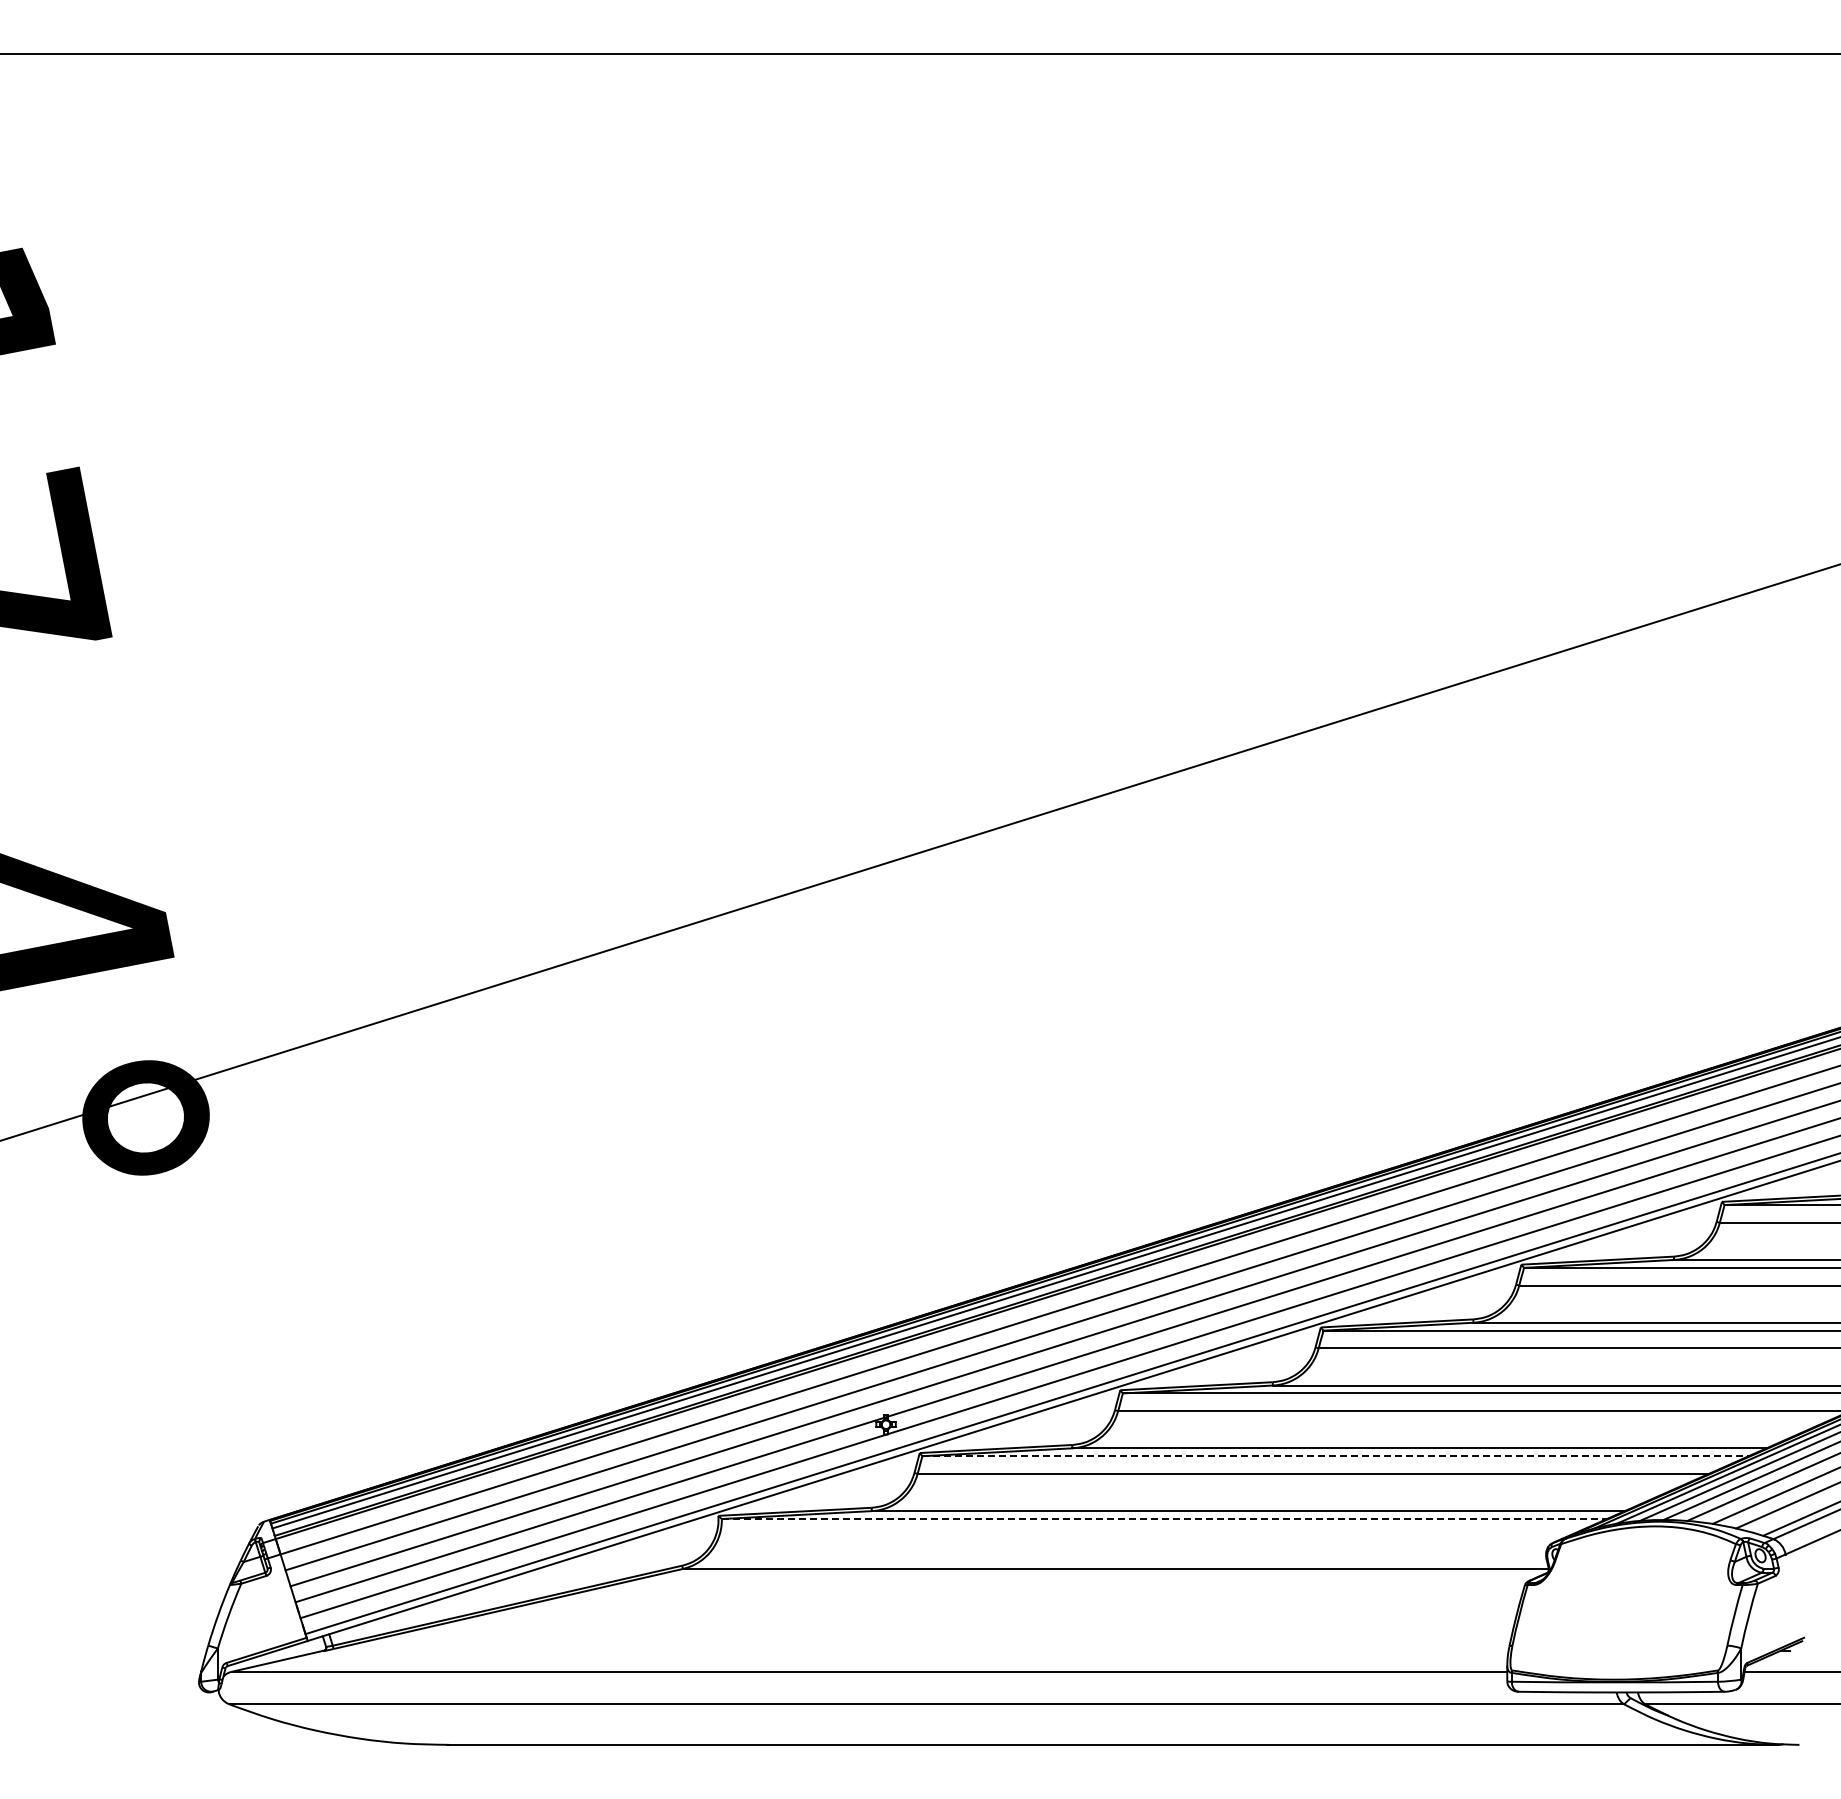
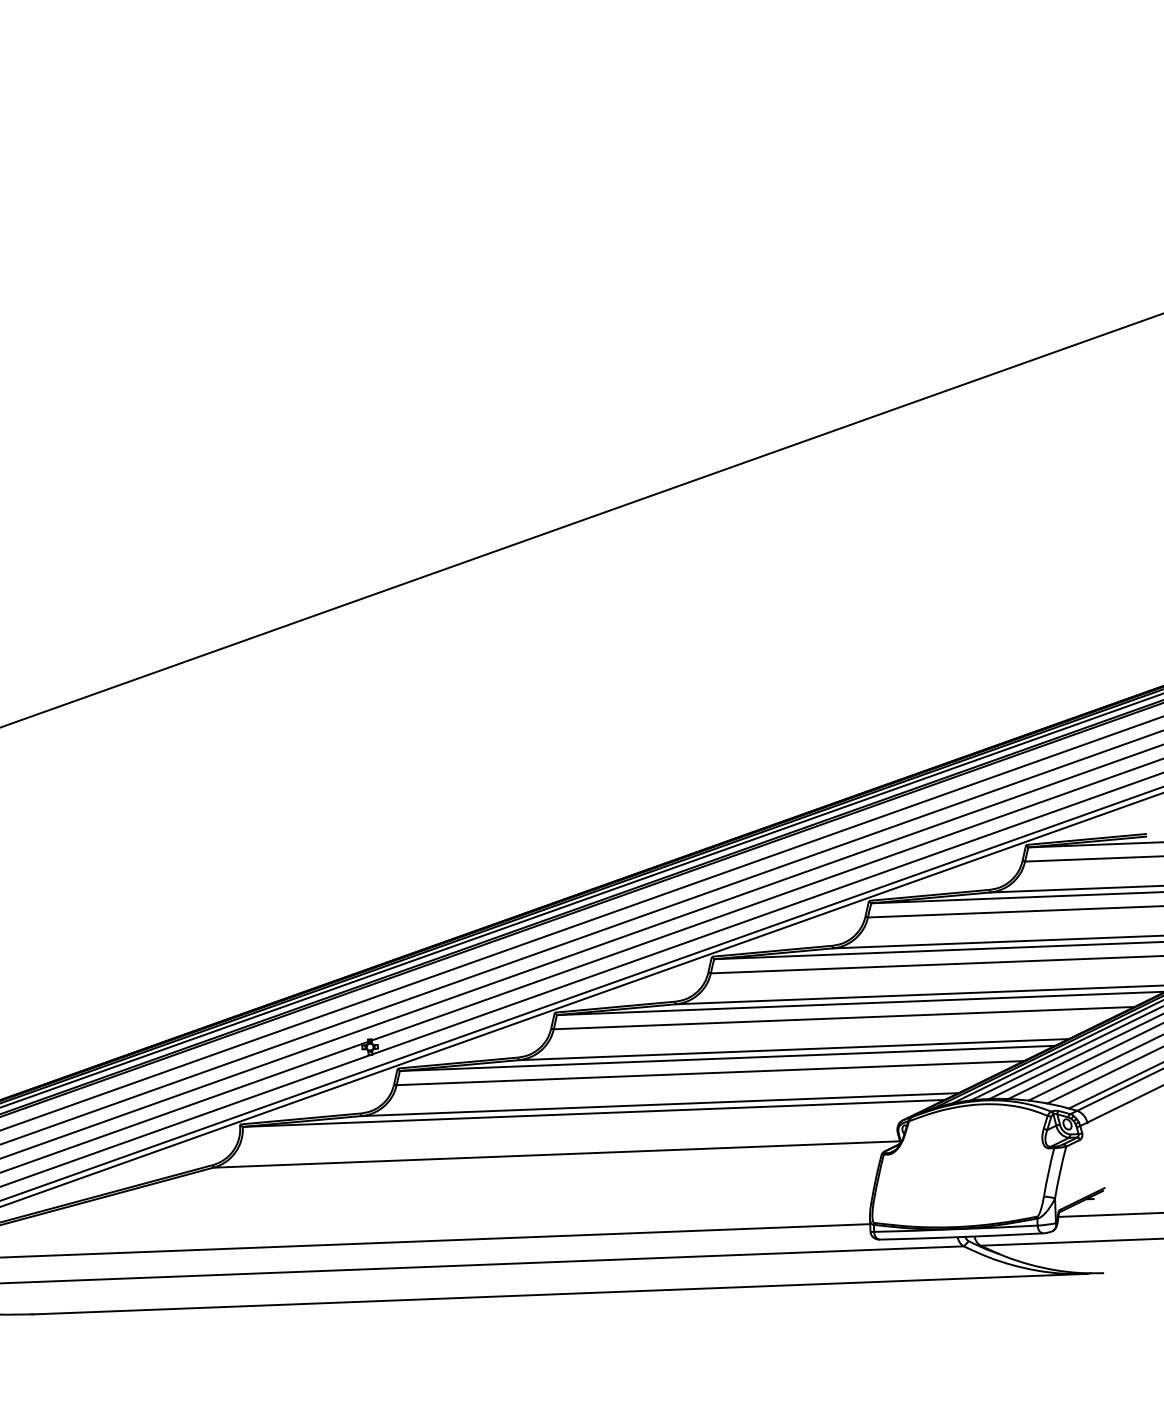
line: (1336, 1456) -> (728, 1058), dashed -> solid
line: (1164, 1519) -> (593, 1113), dashed -> solid

